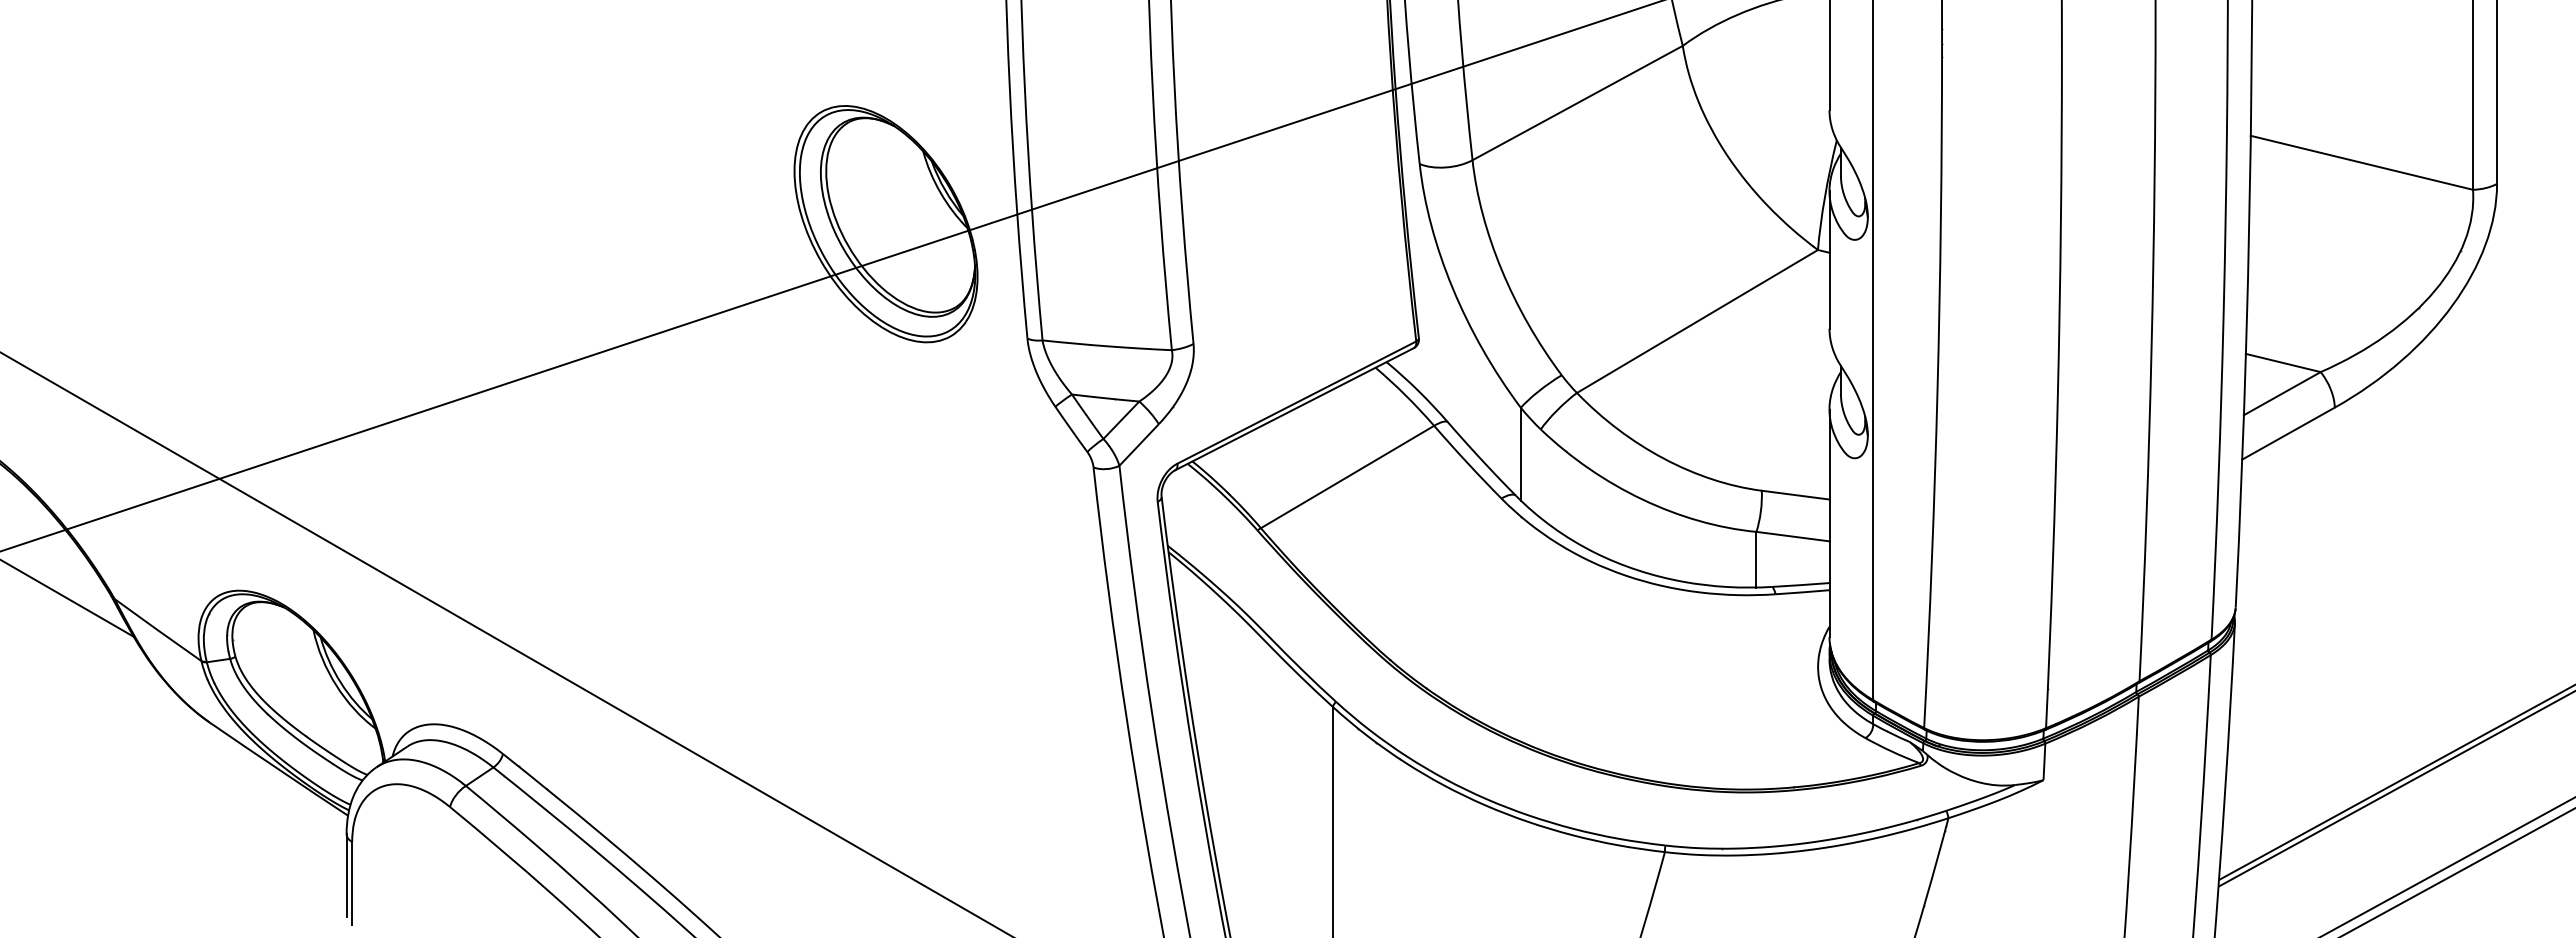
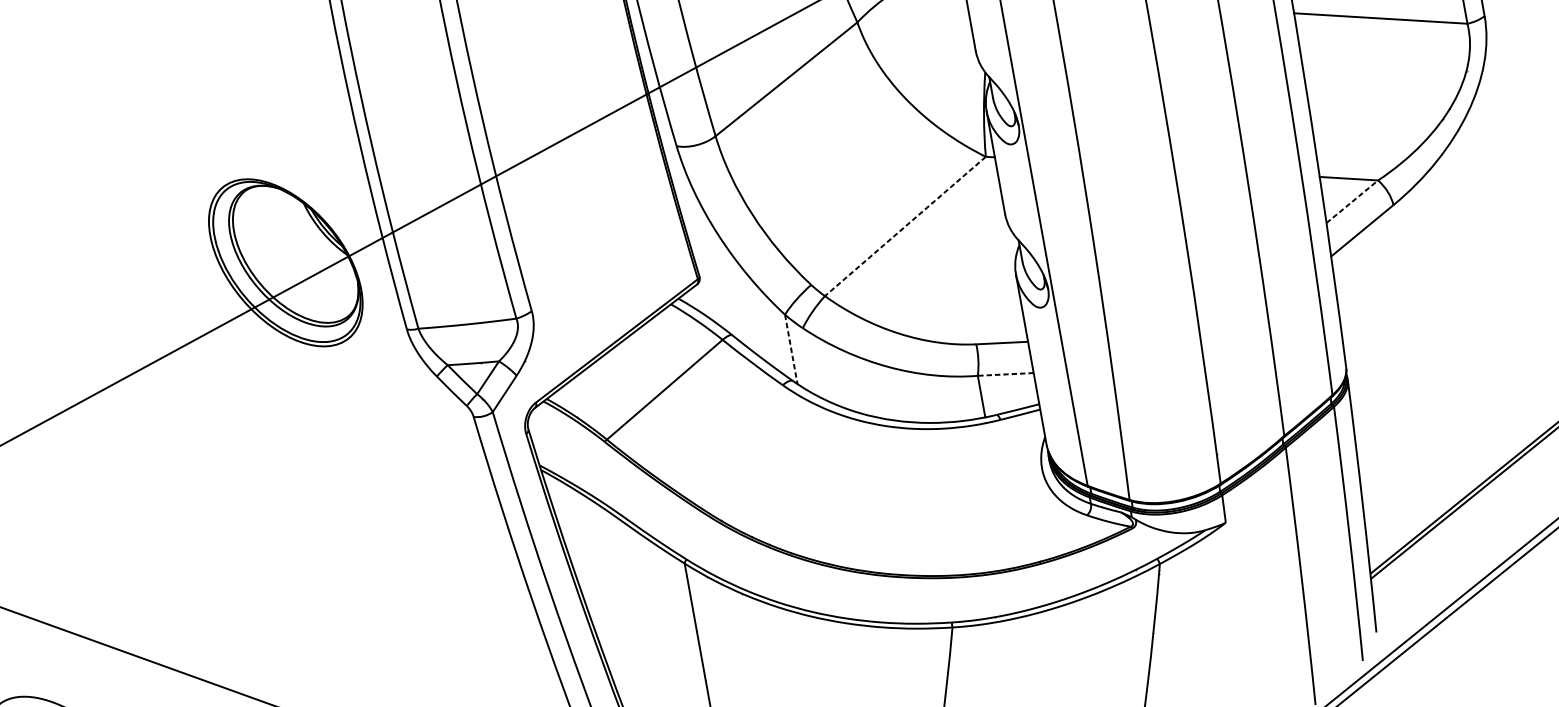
line: (1697, 321) -> (905, 226), solid -> dashed
line: (2282, 393) -> (1352, 201), solid -> dashed
line: (1520, 454) -> (791, 349), solid -> dashed
line: (1792, 536) -> (1005, 374), solid -> dashed

